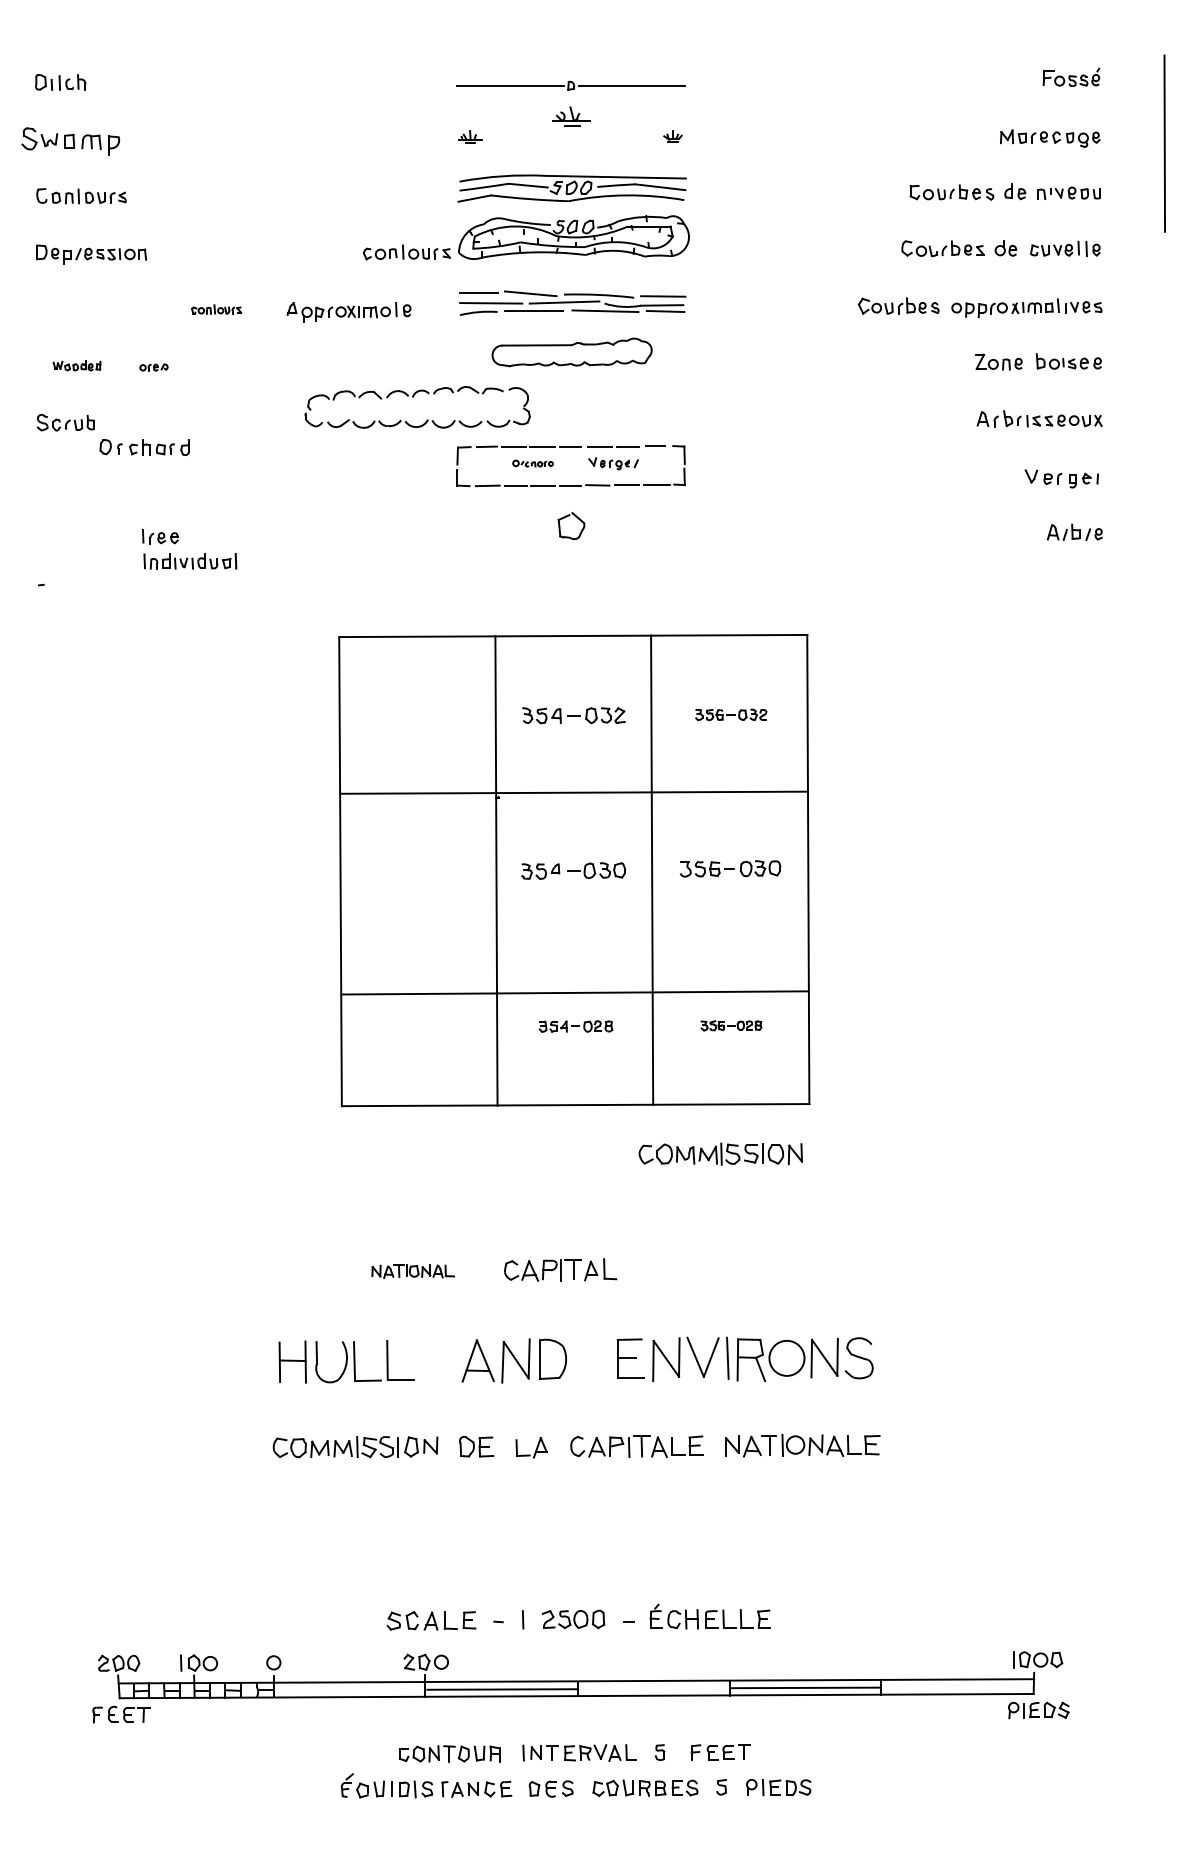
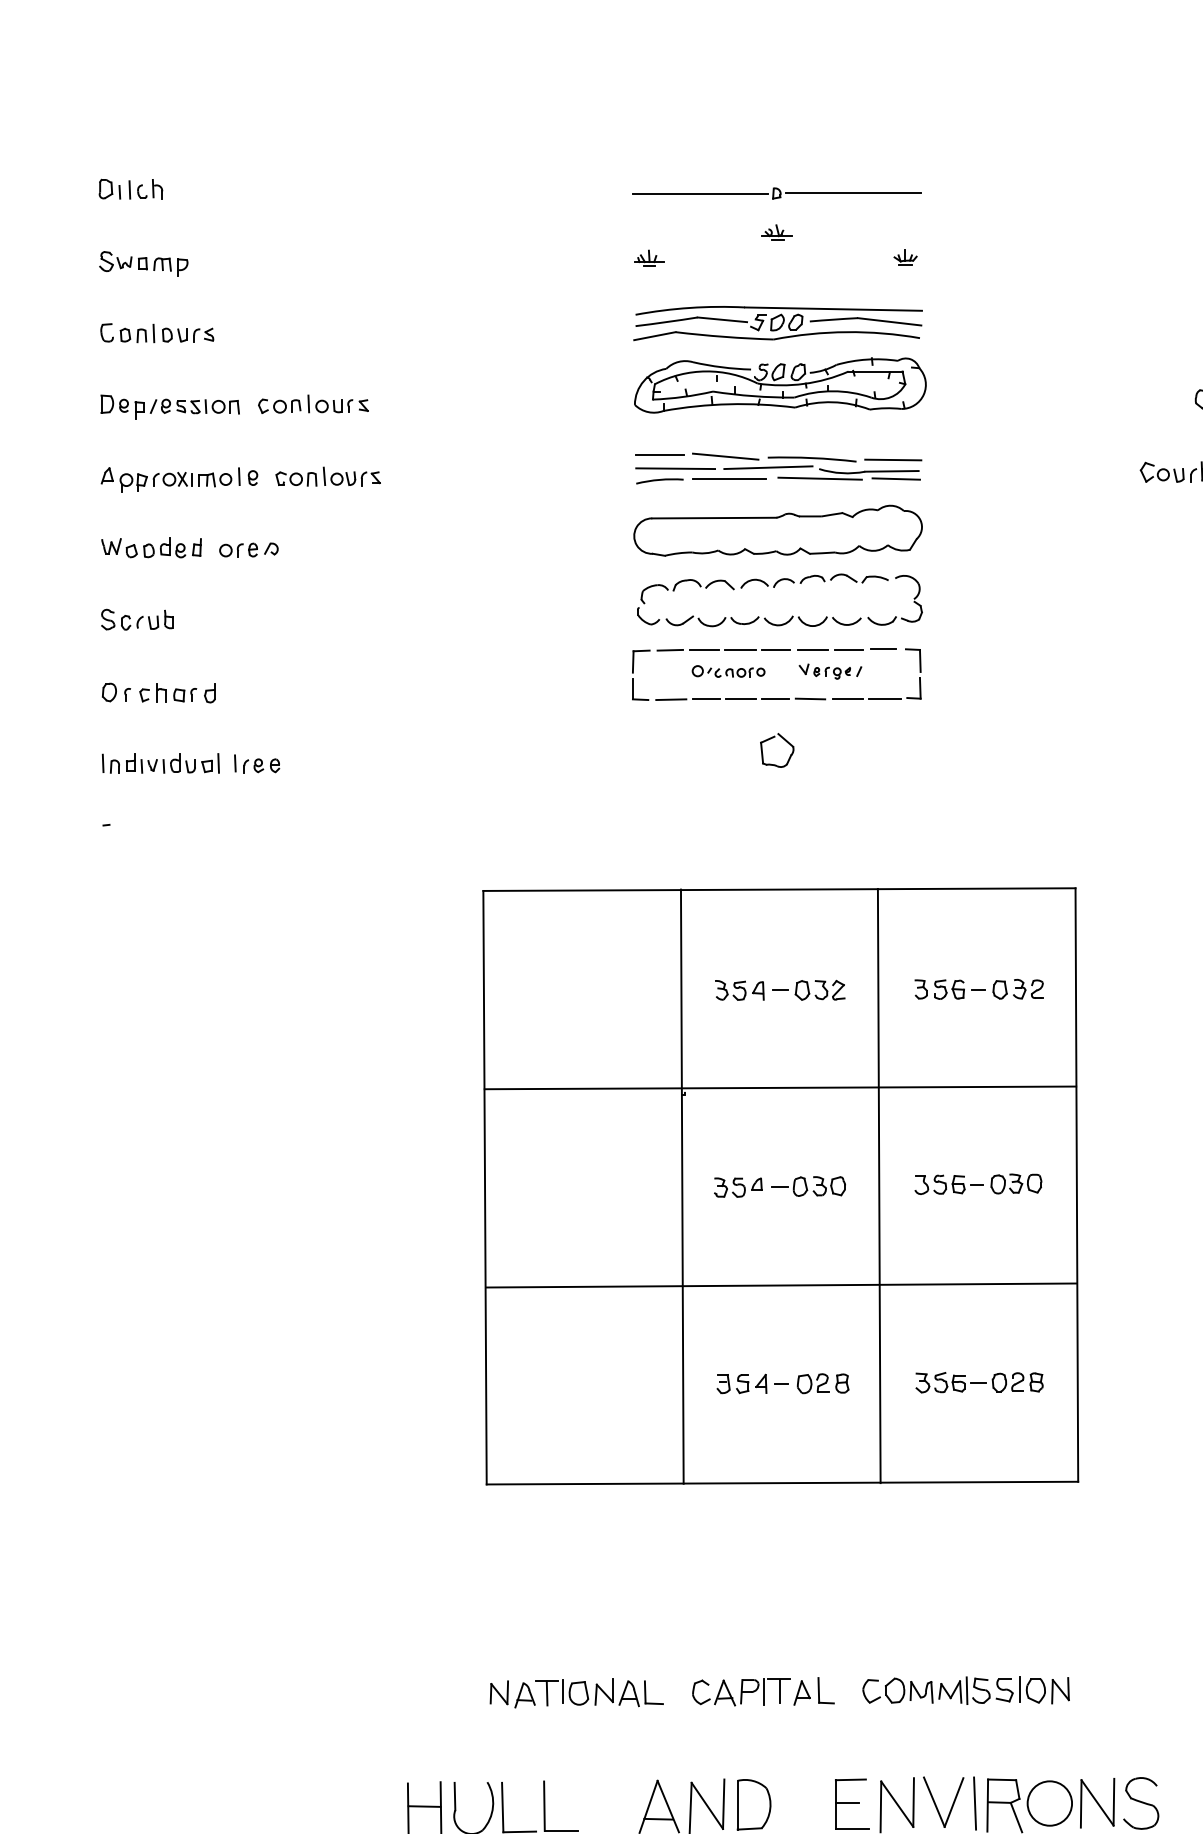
part: (571, 116) -> (777, 232), size x0.62
part: (70, 141) -> (143, 263), size x0.71
part: (406, 252) -> (312, 404), moved
part: (216, 309) -> (328, 476), size x1.67
part: (348, 312) -> (178, 480), moved
part: (571, 352) -> (777, 530), size x1.43
part: (76, 365) -> (150, 547), size x1.67
part: (153, 367) -> (248, 549), size x1.67
part: (413, 397) -> (774, 587), moved
part: (144, 447) -> (158, 692), moved
part: (532, 463) -> (727, 671), size x1.43
part: (190, 561) -> (161, 763), moved
part: (731, 714) -> (979, 988), size x1.43
line: (574, 992) -> (781, 1284), moved
part: (731, 1025) -> (979, 1382), size x1.67
part: (575, 1026) -> (782, 1383), size x1.43
part: (720, 1153) -> (965, 1689), moved
part: (413, 1271) -> (577, 1693), size x1.67

